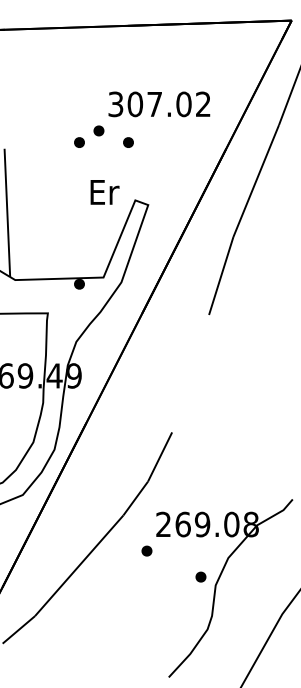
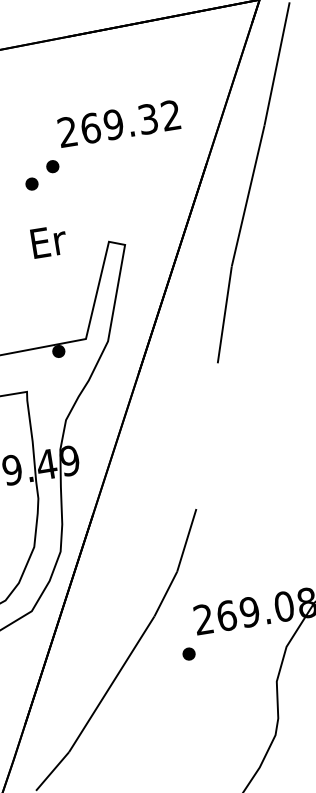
text: (149, 104) -> (107, 125), 307.02 -> 269.32
part: (128, 142) -> (89, 174), removed
text: (104, 192) -> (48, 241), moved
part: (200, 576) -> (257, 673), removed

